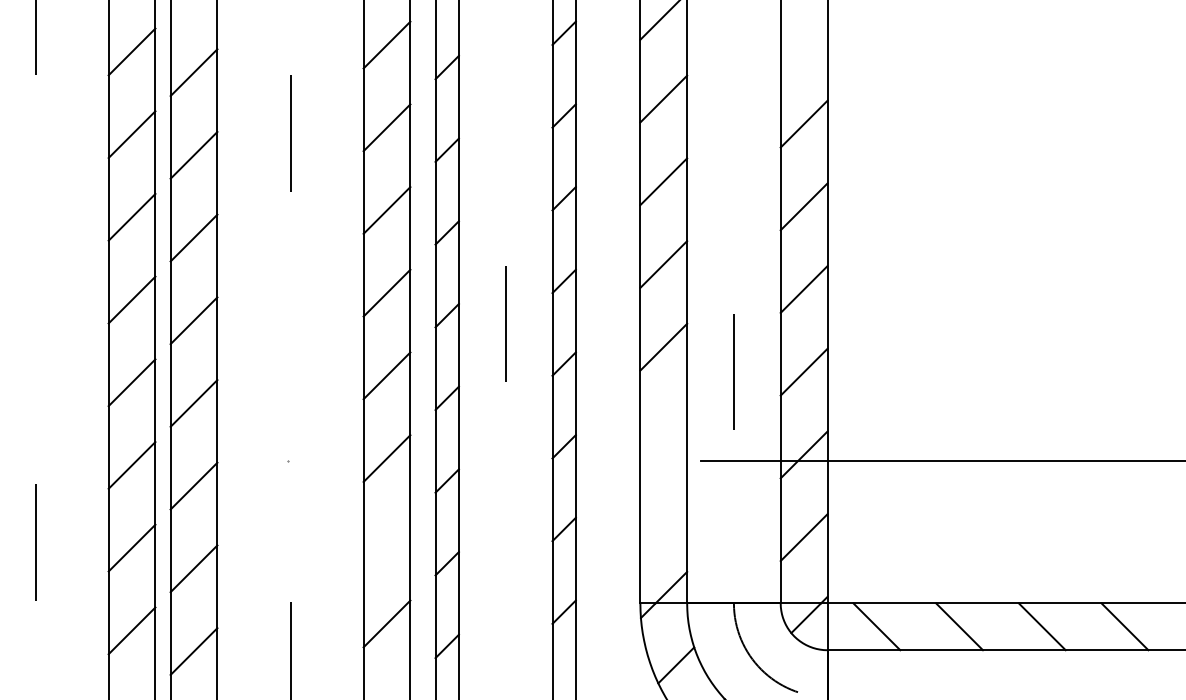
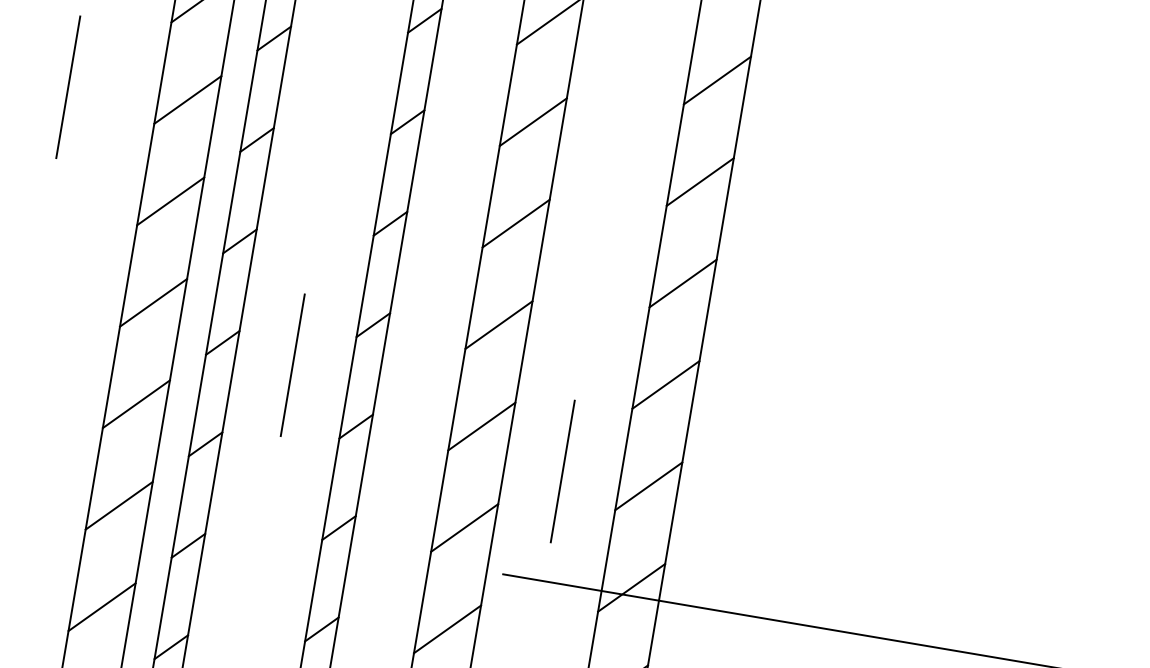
line: (803, 41) -> (716, 80), added
line: (663, 429) -> (464, 527), added
line: (663, 512) -> (447, 629), added
line: (386, 540) -> (101, 606), added

